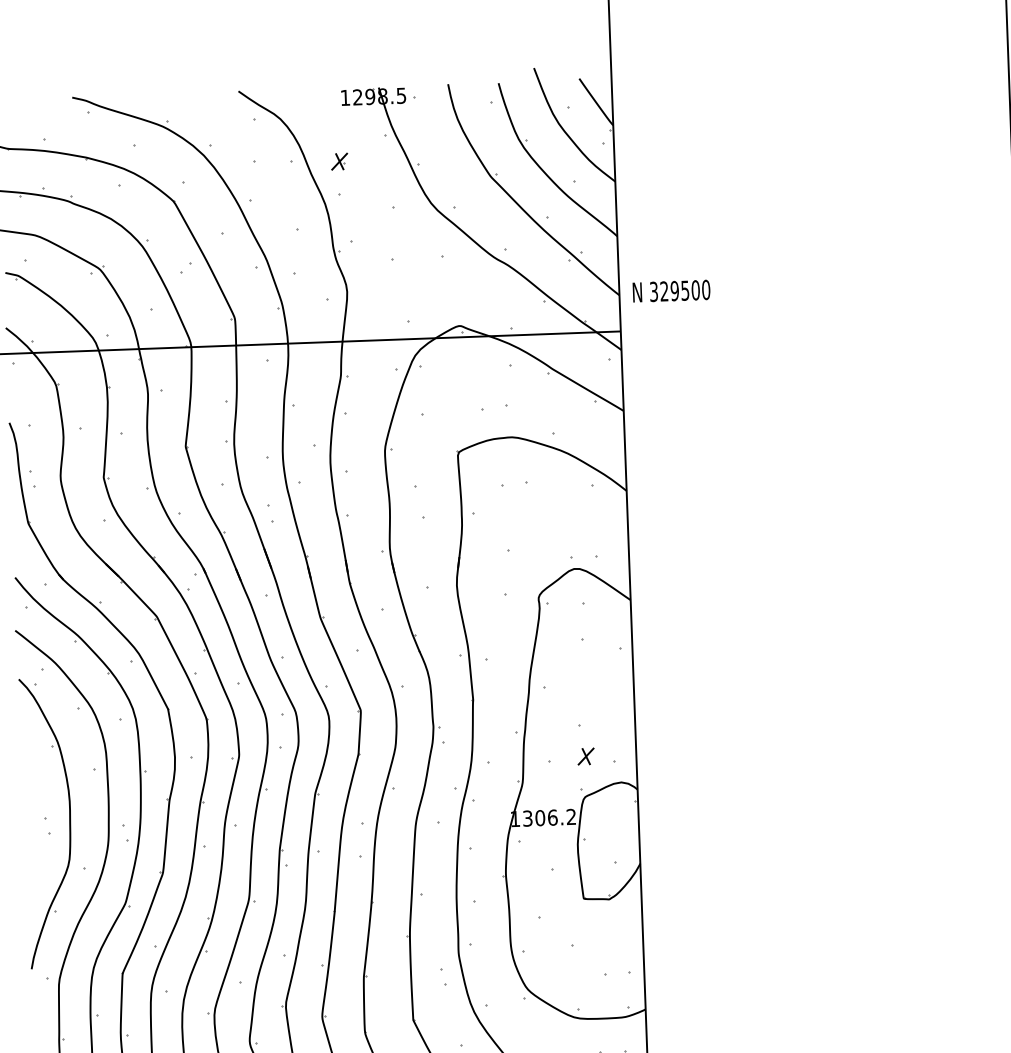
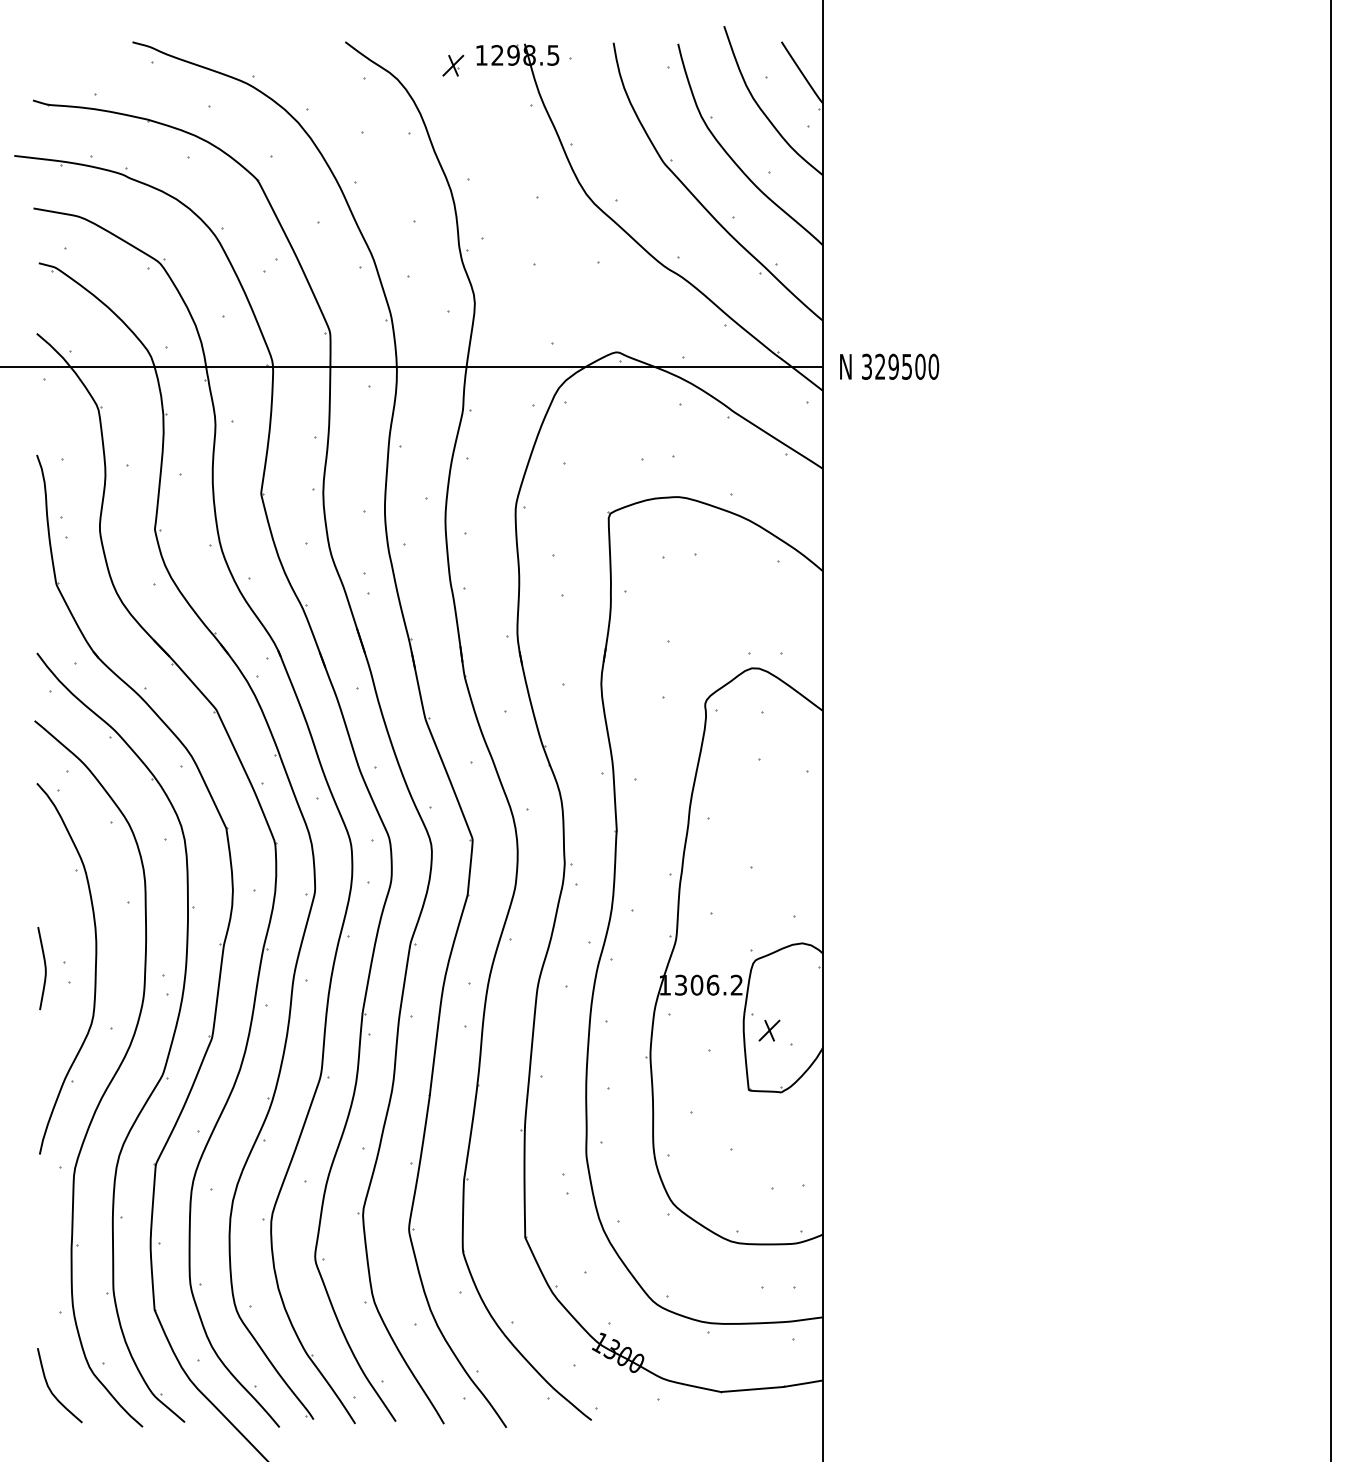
part: (339, 161) -> (453, 65), moved
text: (671, 290) -> (889, 366), moved
part: (586, 756) -> (769, 1030), moved
curve: (30, 823) -> (44, 968), added

